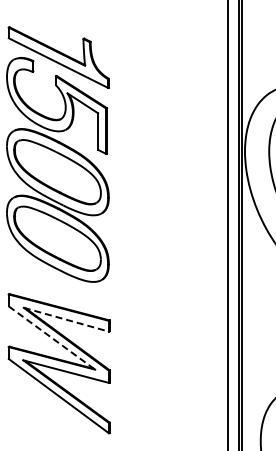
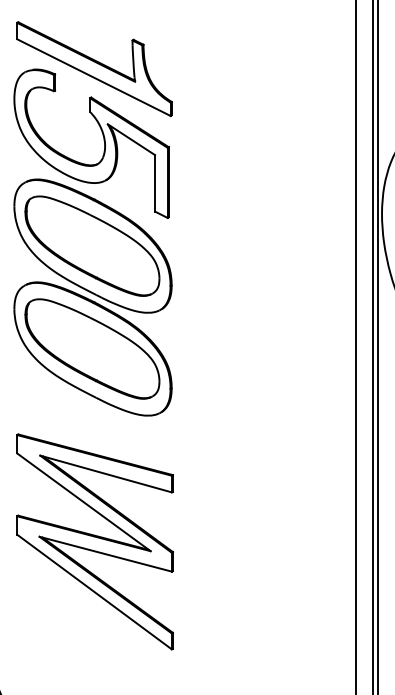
line: (66, 319) -> (106, 473), dashed -> solid
line: (52, 338) -> (84, 503), dashed -> solid

